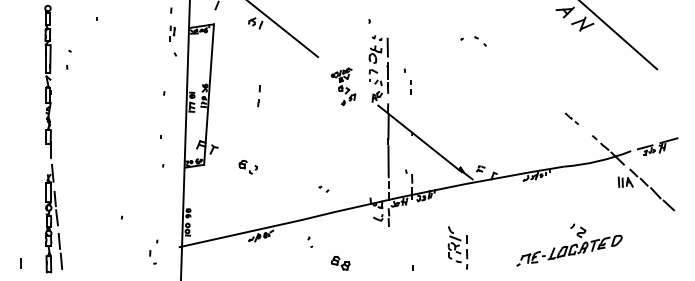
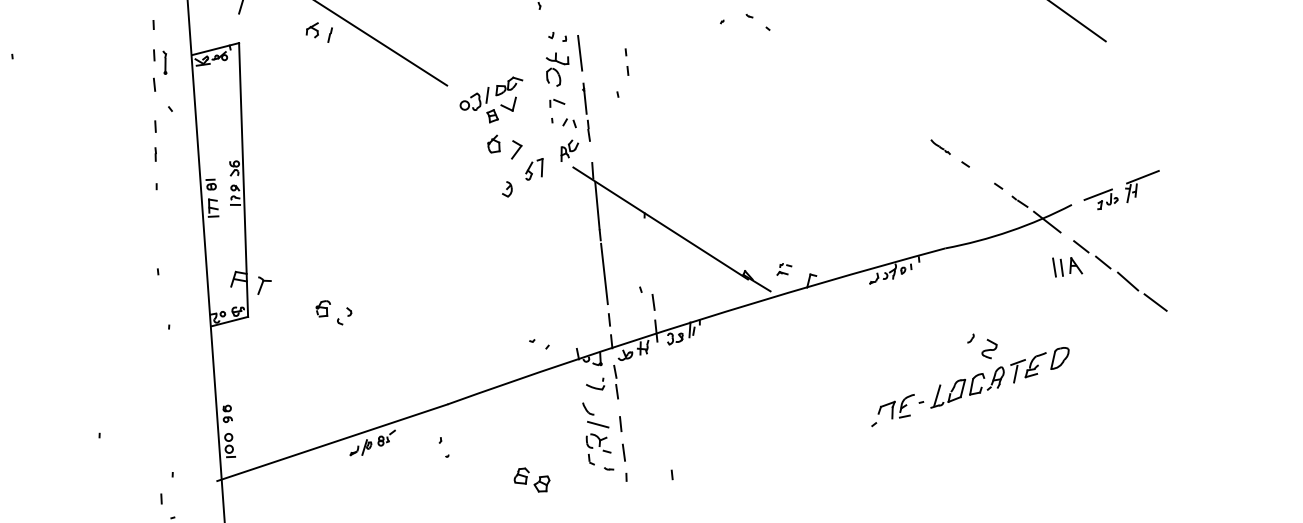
part: (172, 33) -> (160, 69), size x1.43
part: (343, 86) -> (502, 137), size x1.67
line: (410, 89) -> (625, 65), moved
part: (258, 96) -> (154, 142), moved
part: (571, 118) -> (949, 153), size x1.43
part: (323, 188) -> (539, 342), moved
part: (310, 241) -> (444, 446), moved
part: (569, 244) -> (968, 374), moved
part: (457, 247) -> (604, 441), moved

